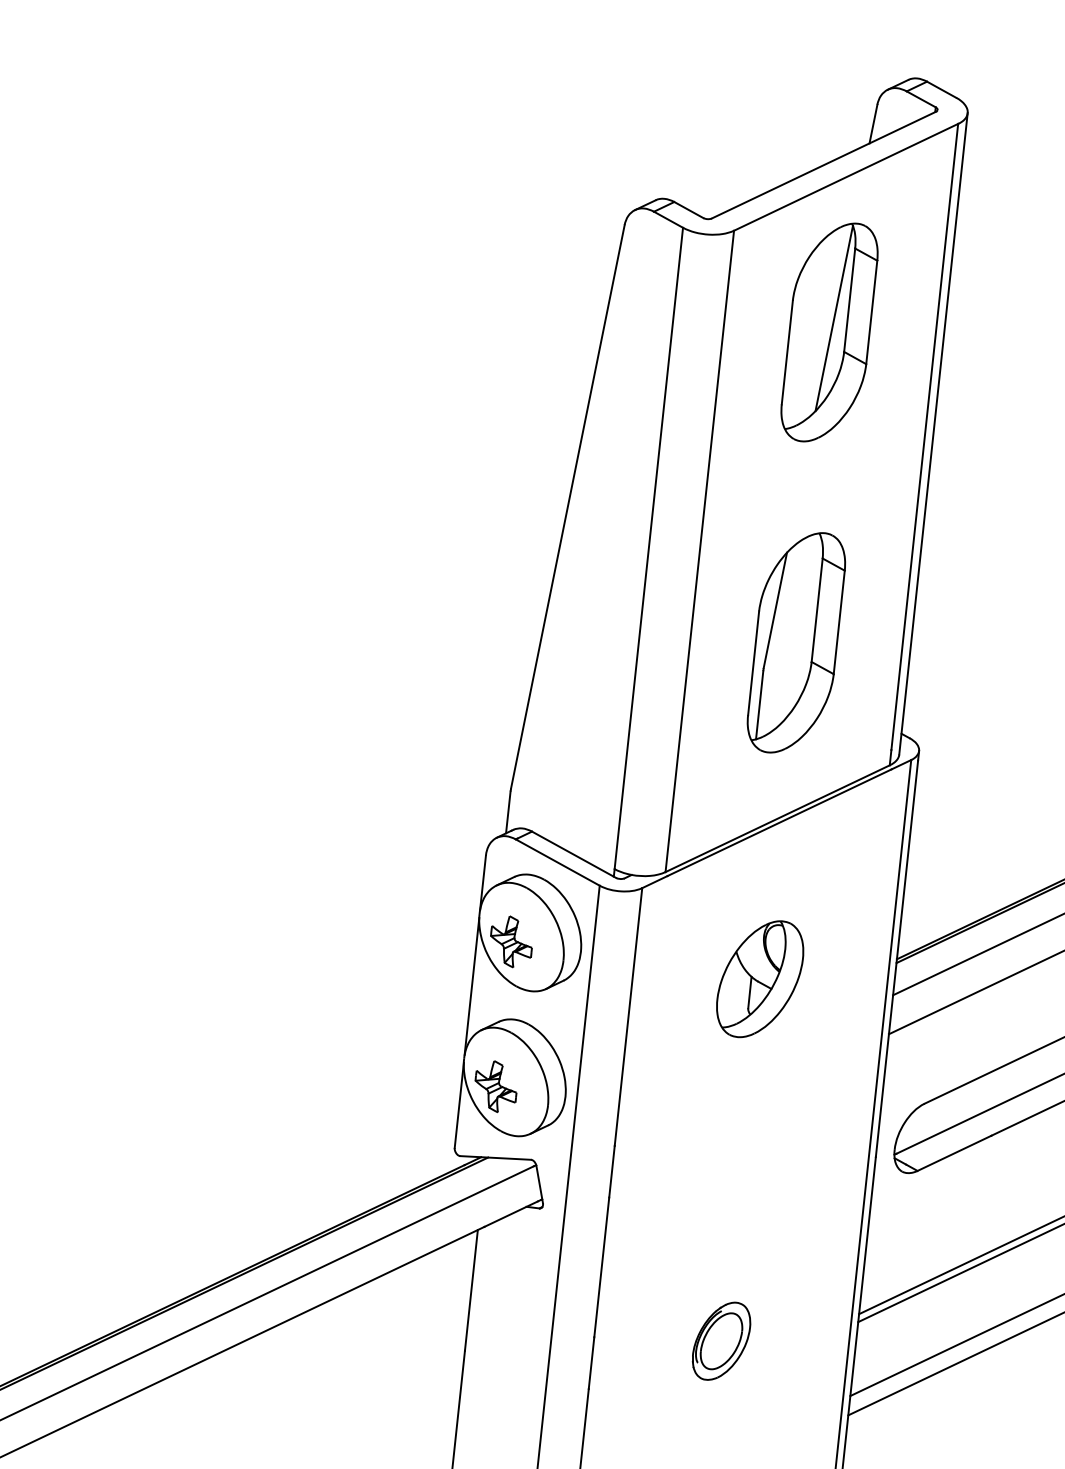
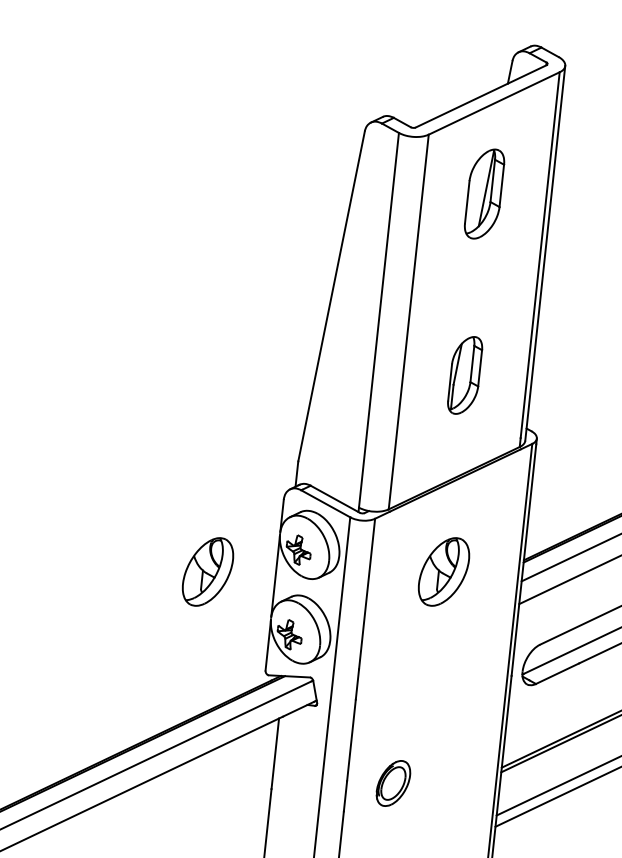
part: (829, 331) -> (484, 193), size x0.7
part: (795, 642) -> (464, 375), size x0.6
part: (357, 978) -> (208, 571), added
part: (721, 1341) -> (393, 783), moved

